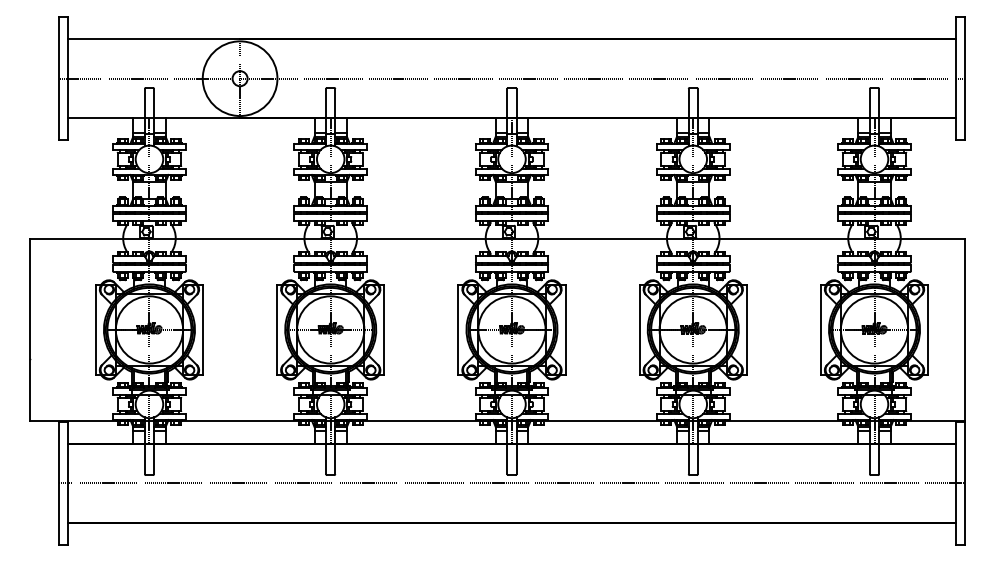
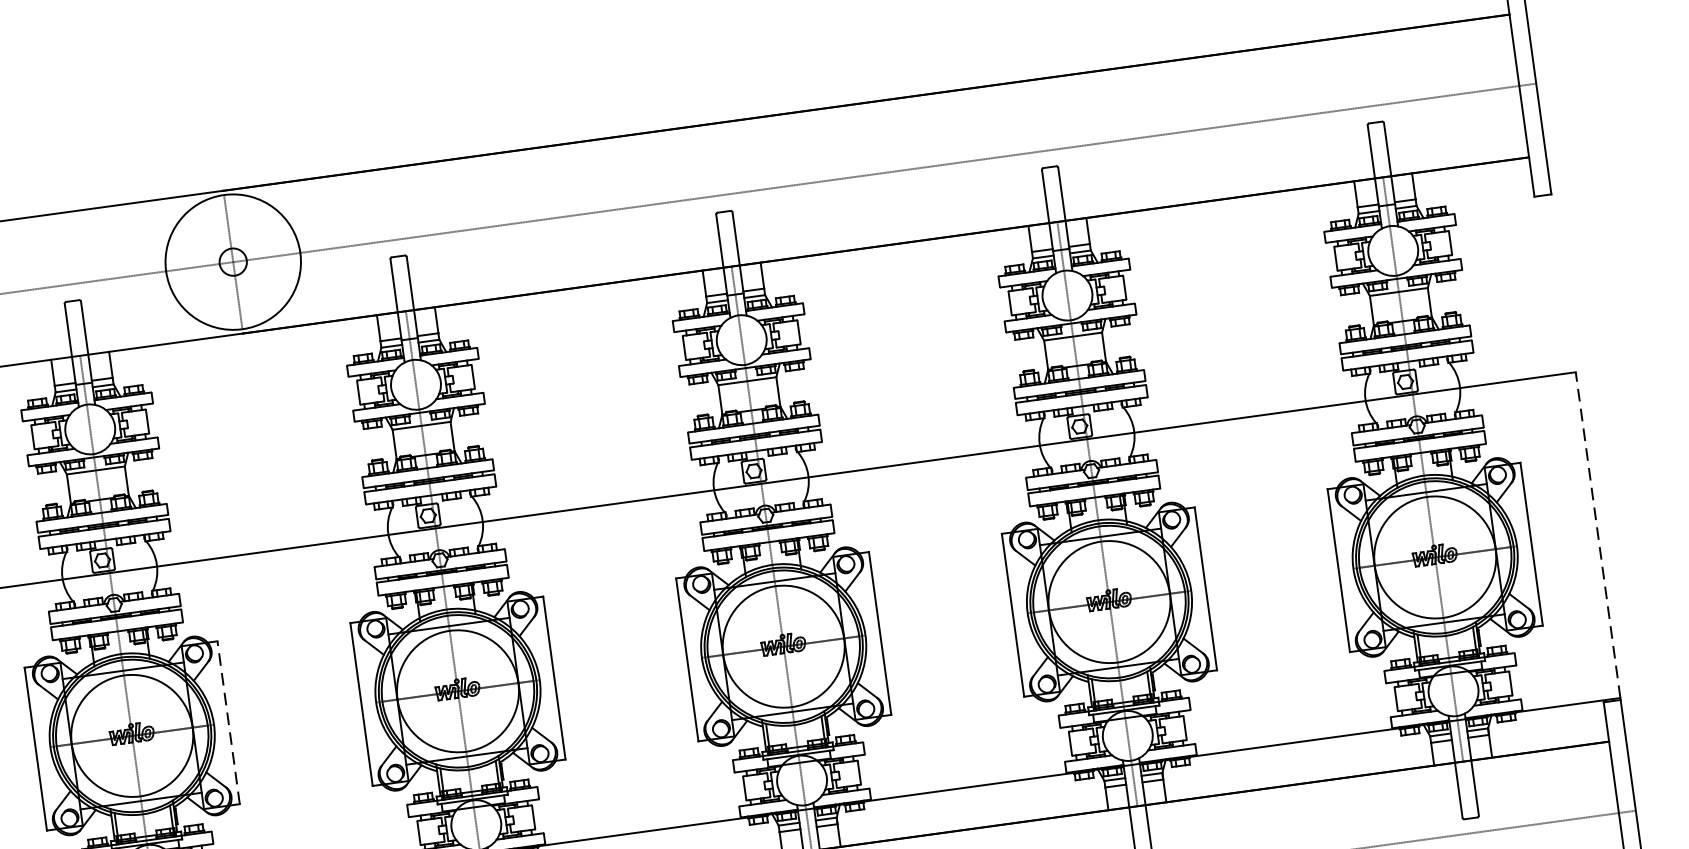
line: (203, 329) -> (229, 721), solid -> dashed
line: (965, 329) -> (1598, 534), solid -> dashed

